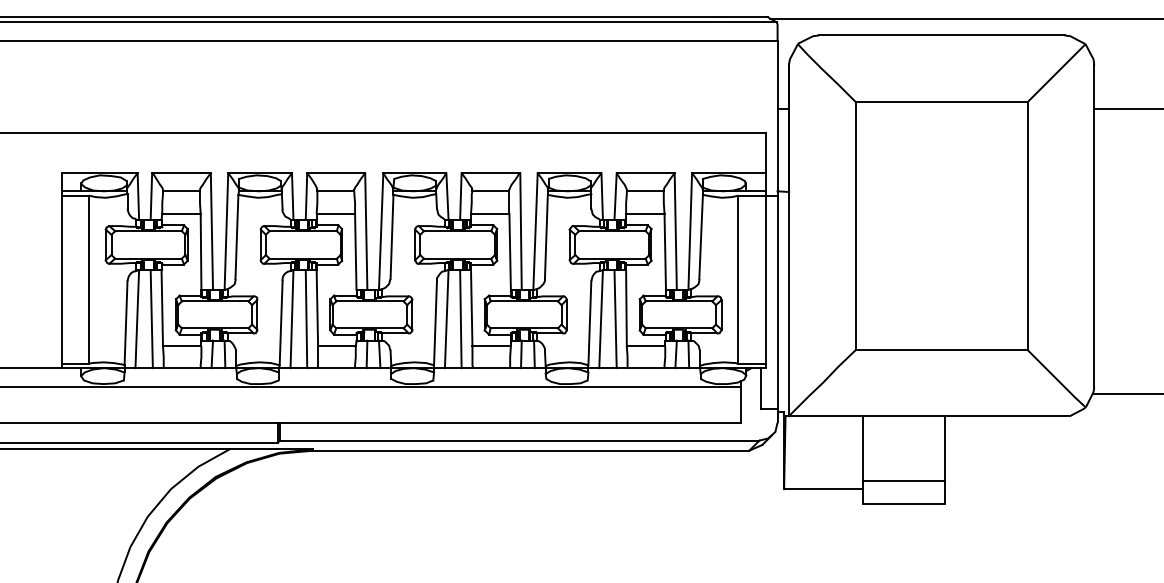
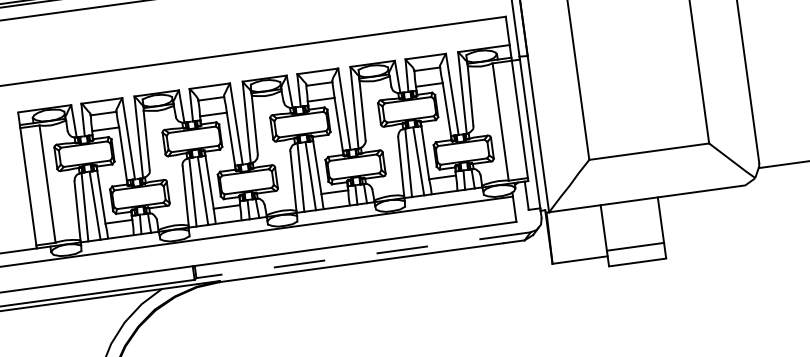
line: (519, 440) -> (363, 255), solid -> dashed

